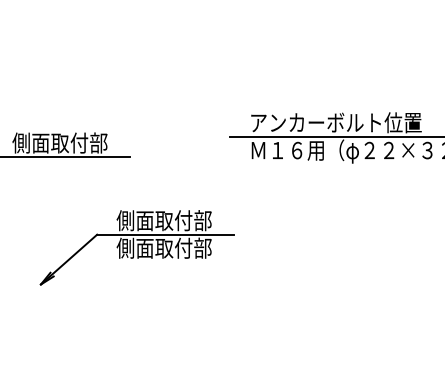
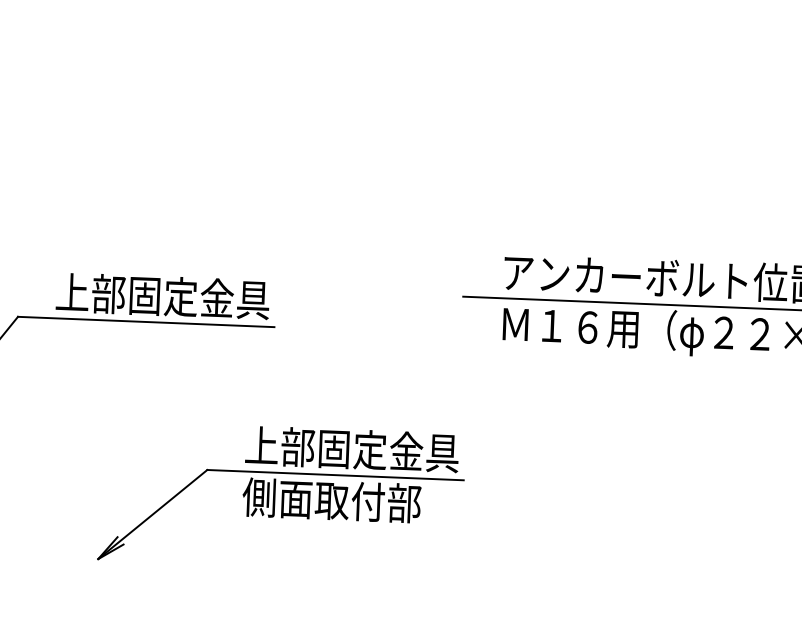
text: (69, 142) -> (162, 295), 側面取付部 -> 上部固定金具
text: (173, 220) -> (351, 449), 側面取付部 -> 上部固定金具

